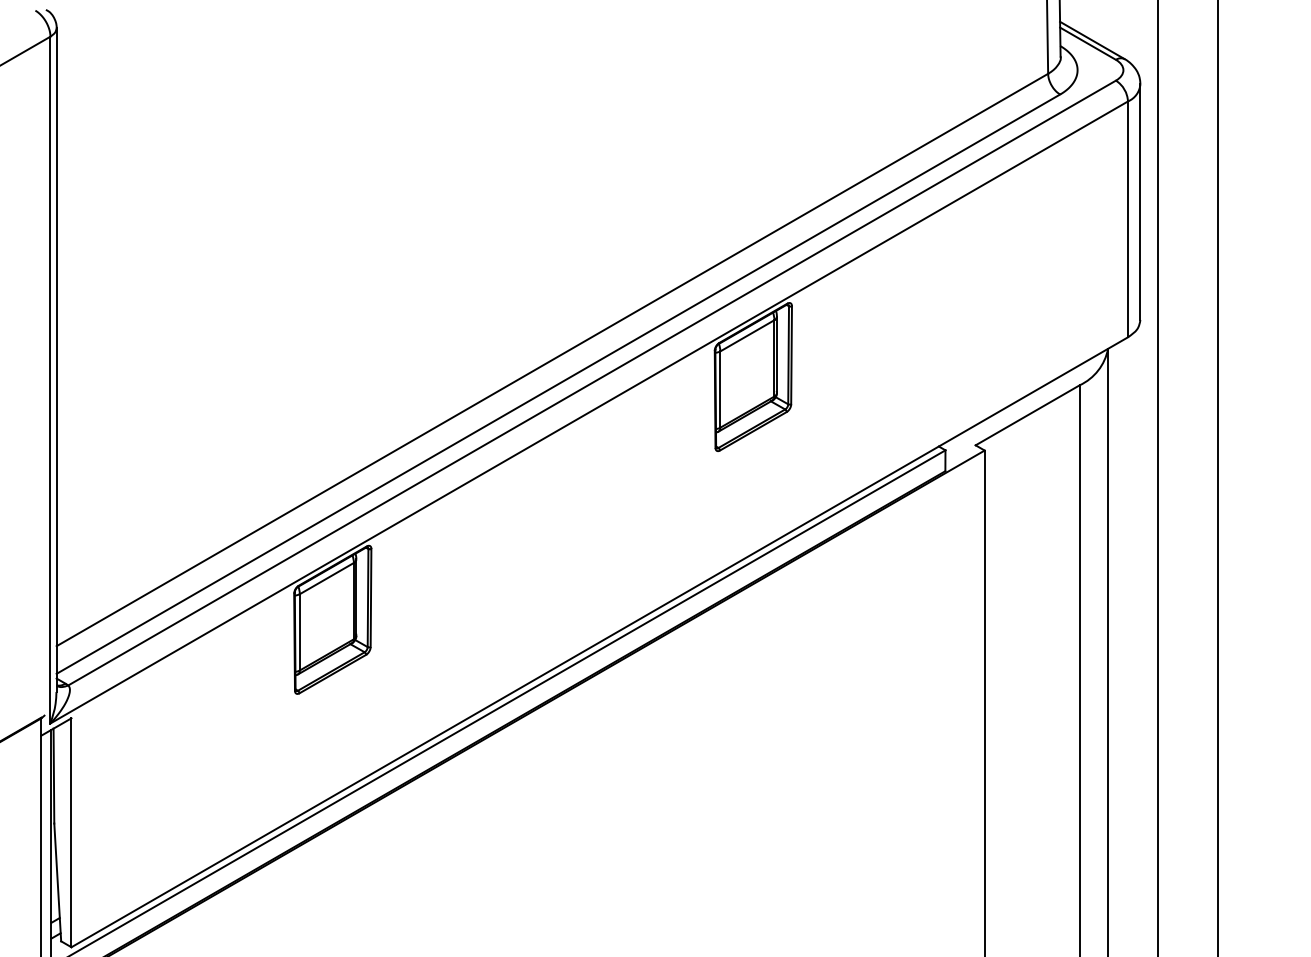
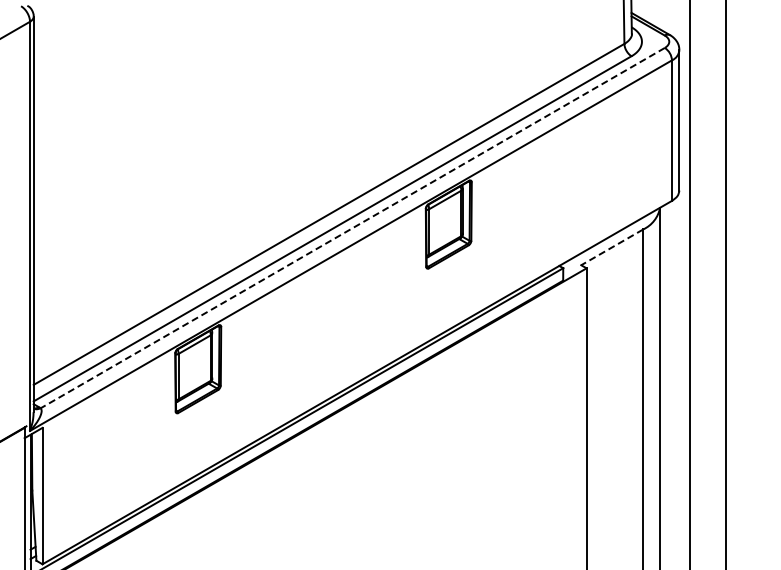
line: (591, 383) -> (352, 228), solid -> dashed
line: (1028, 415) -> (612, 247), solid -> dashed

